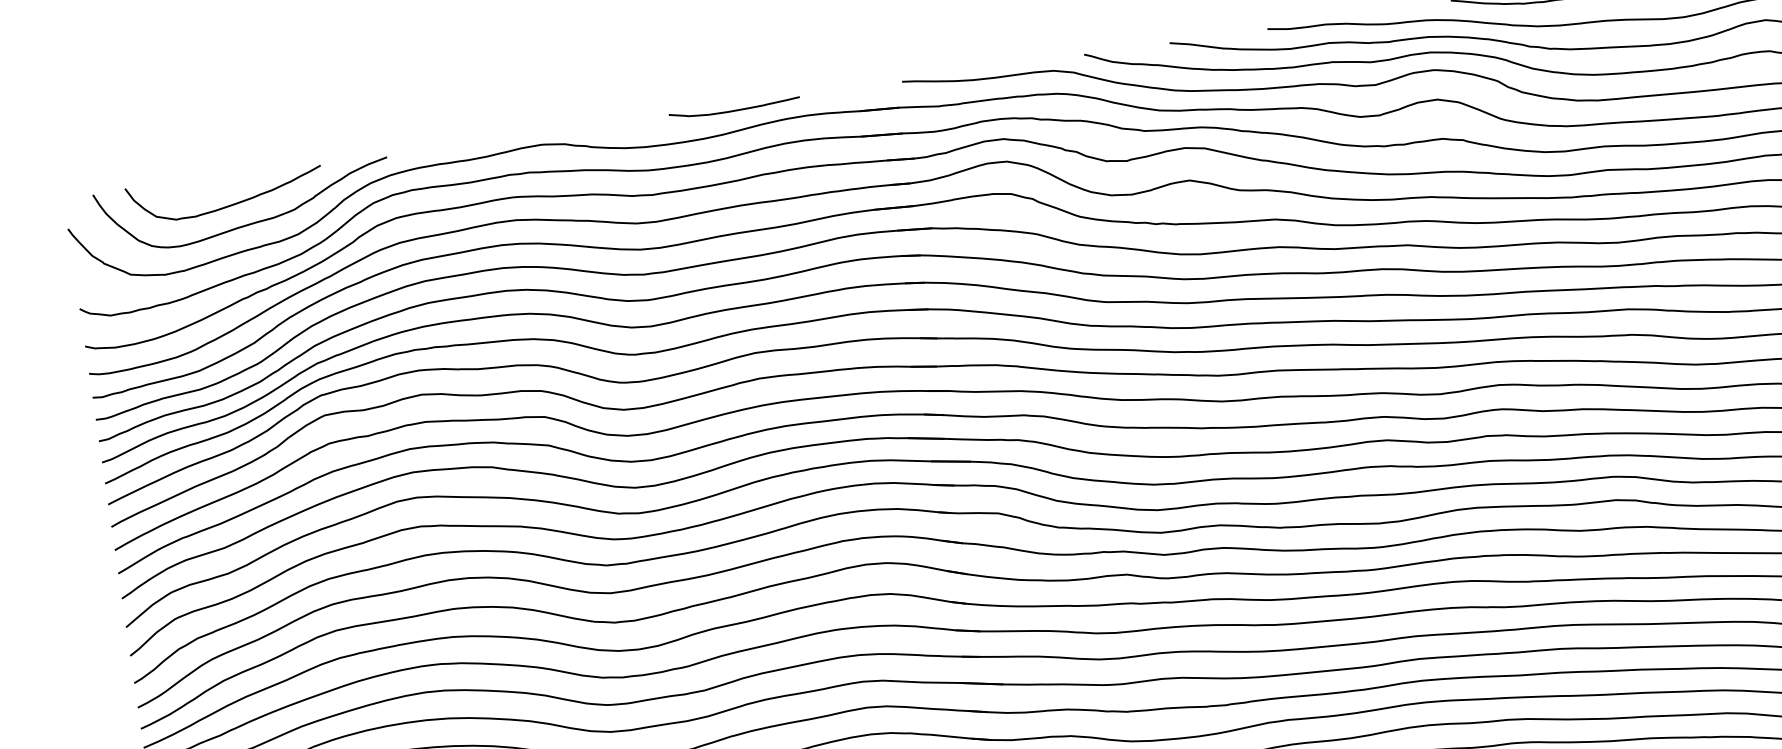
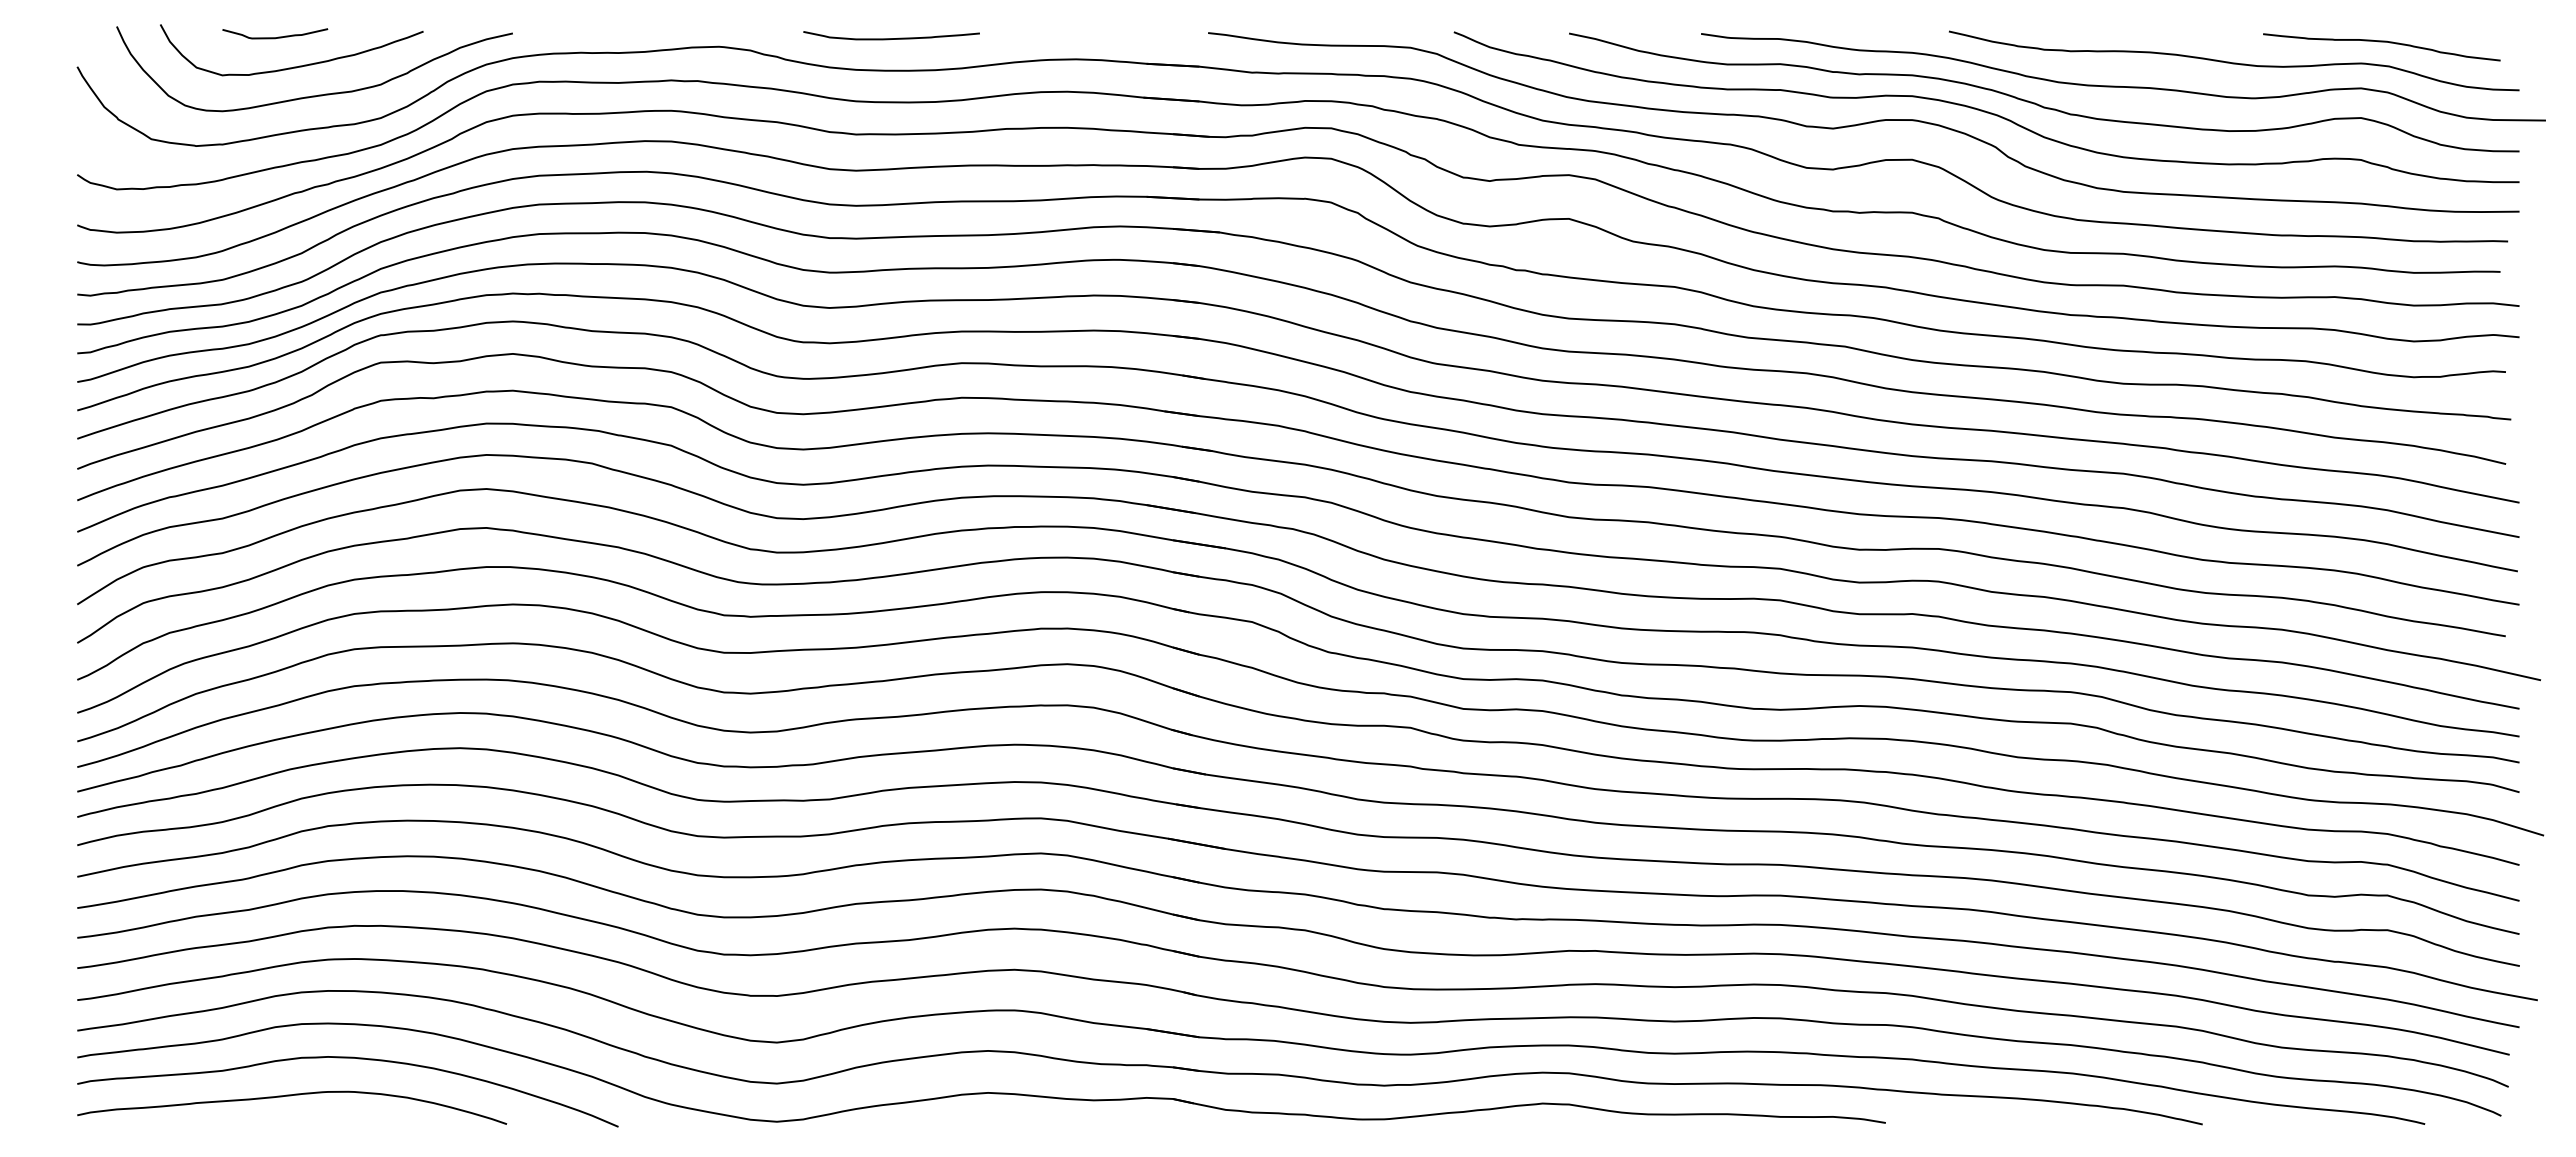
curve: (734, 110) -> (891, 38), moved
curve: (211, 185) -> (275, 37), added

